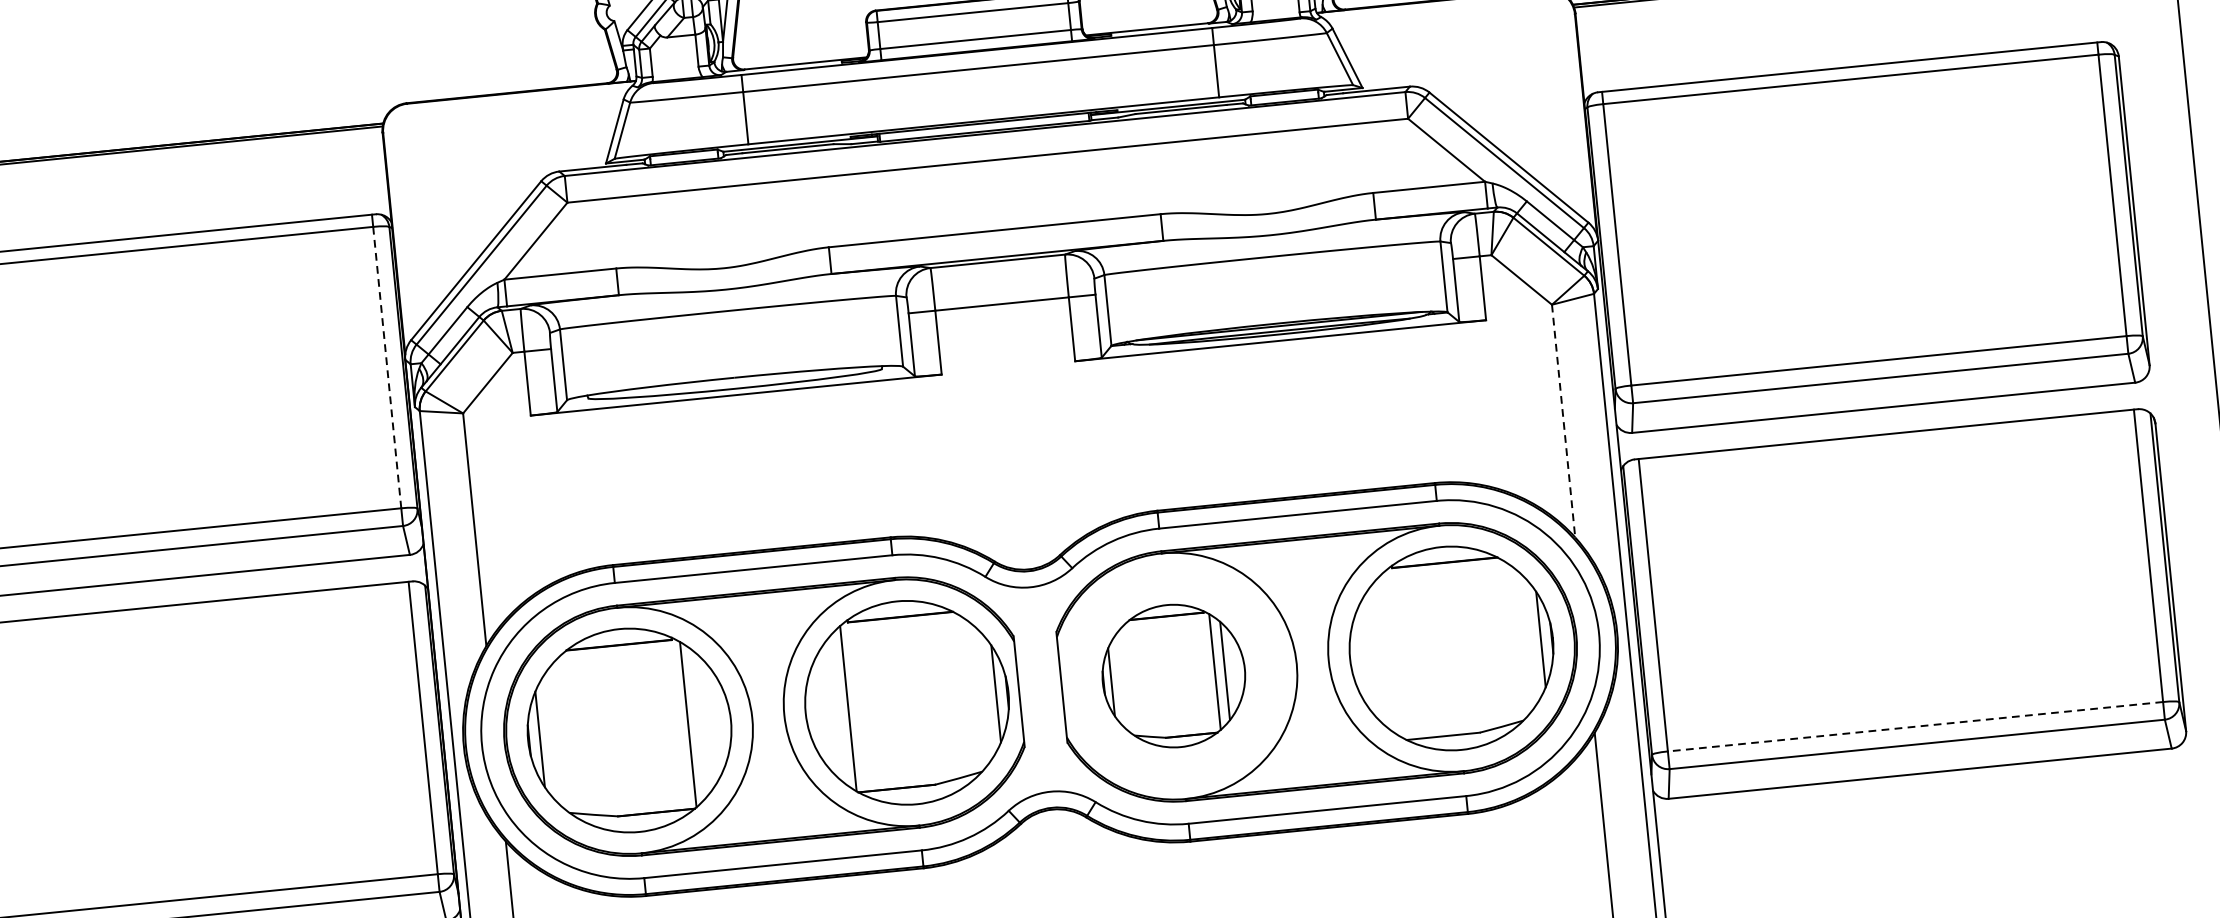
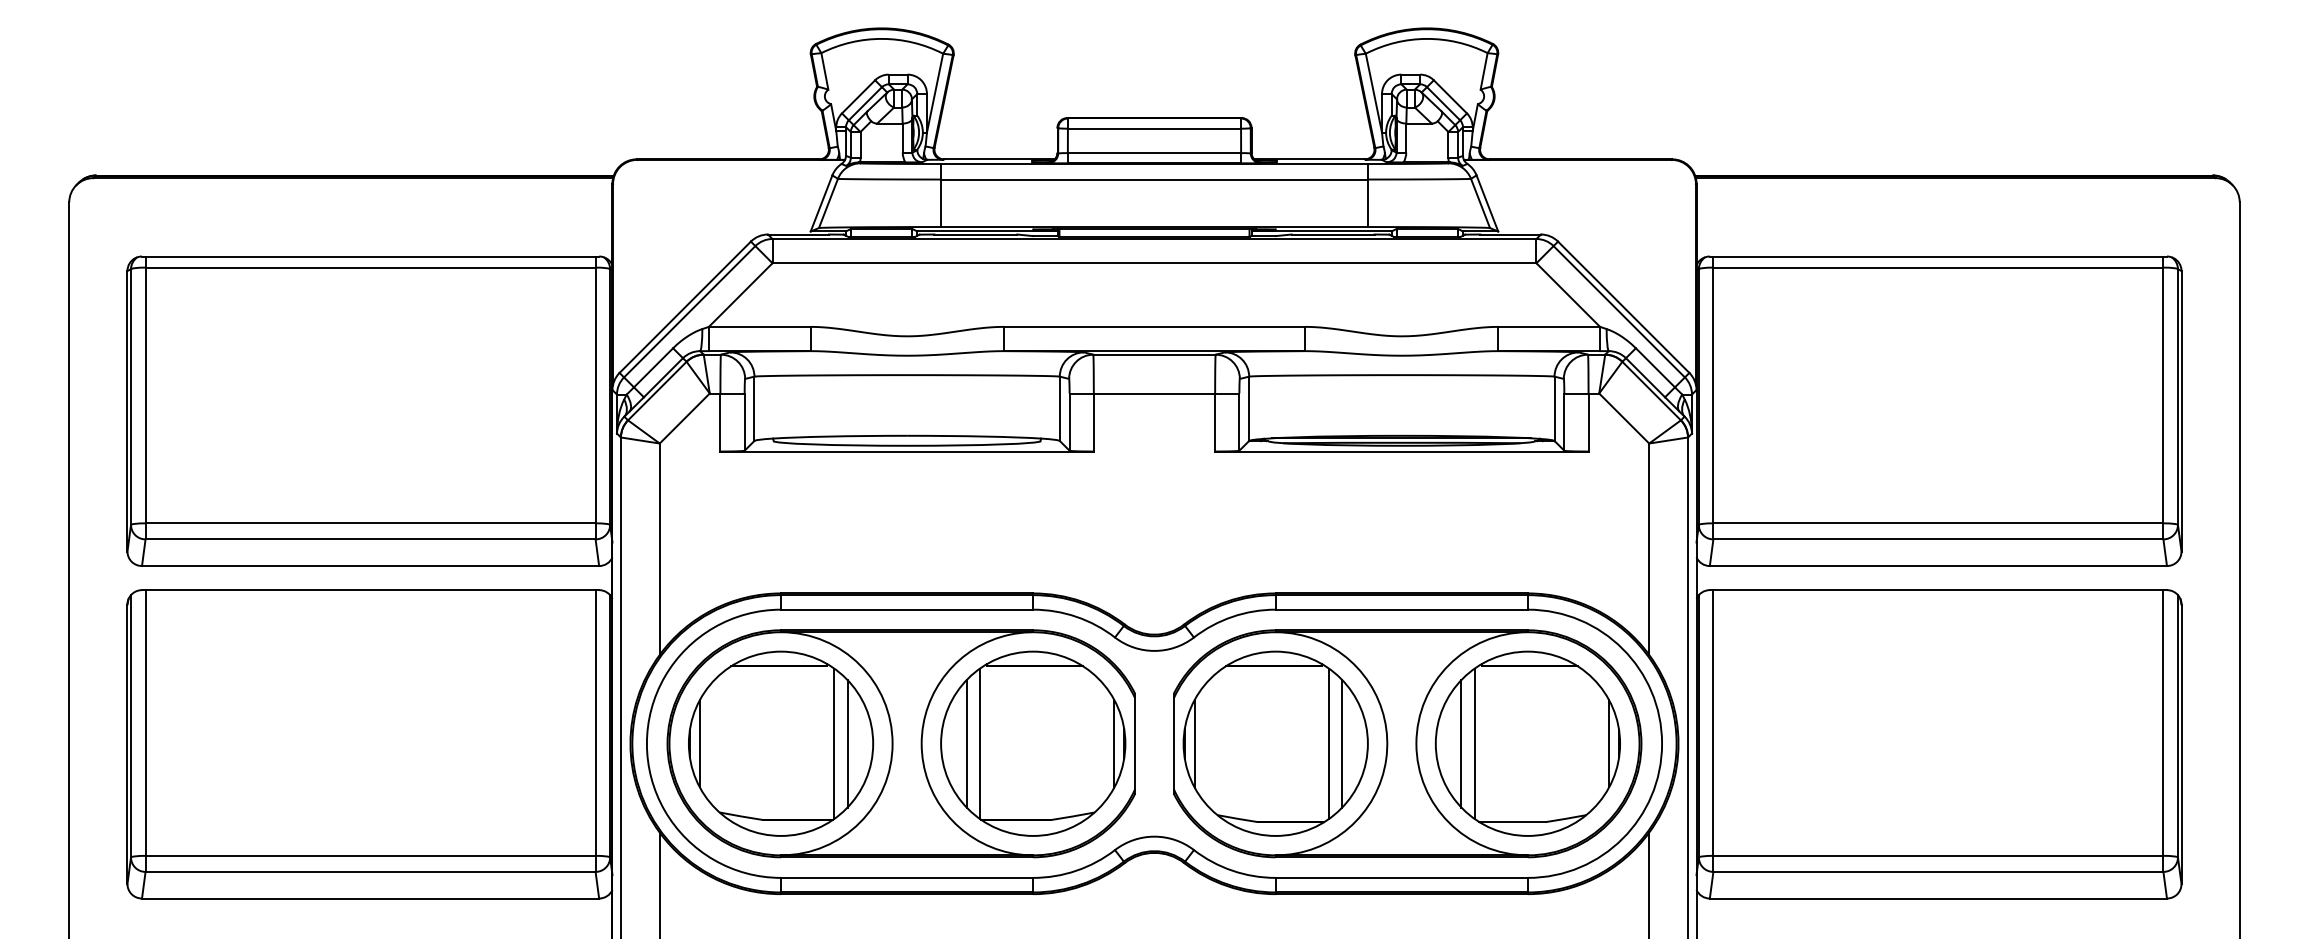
line: (387, 367) -> (595, 395), dashed -> solid
line: (1563, 421) -> (1649, 549), dashed -> solid
line: (1392, 654) -> (1474, 743), added
line: (1378, 655) -> (1461, 743), added
part: (1173, 675) -> (1275, 743), size x1.43
line: (833, 709) -> (966, 743), added
line: (702, 722) -> (847, 743), added
line: (1914, 726) -> (1937, 855), dashed -> solid

